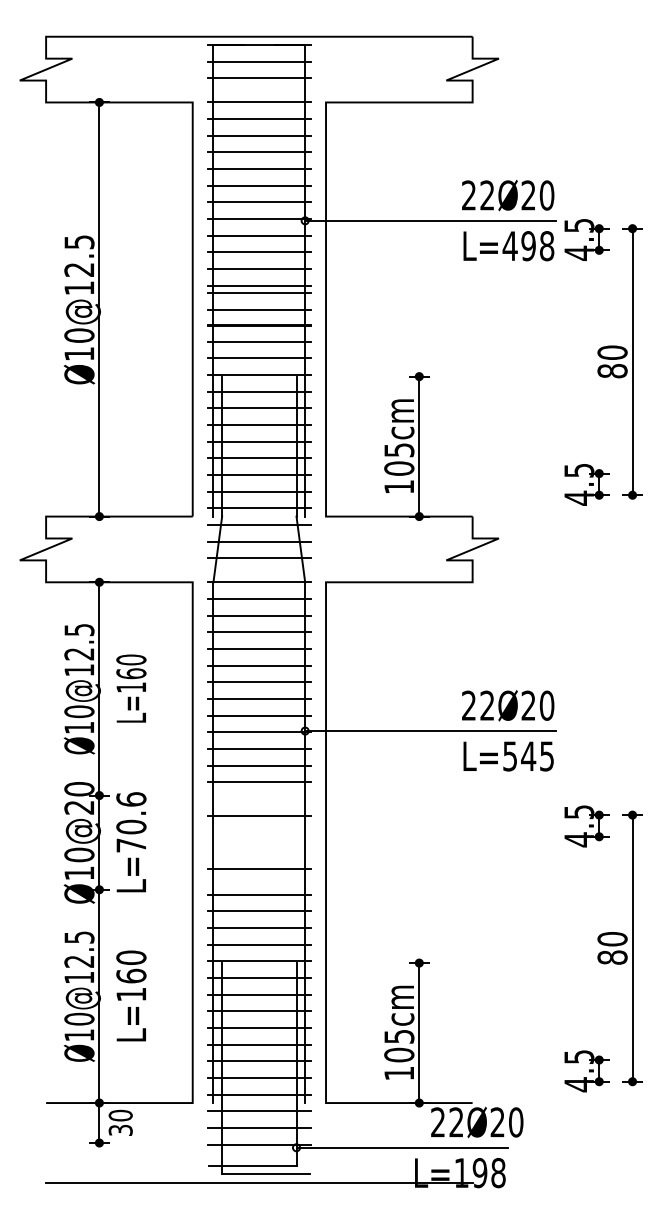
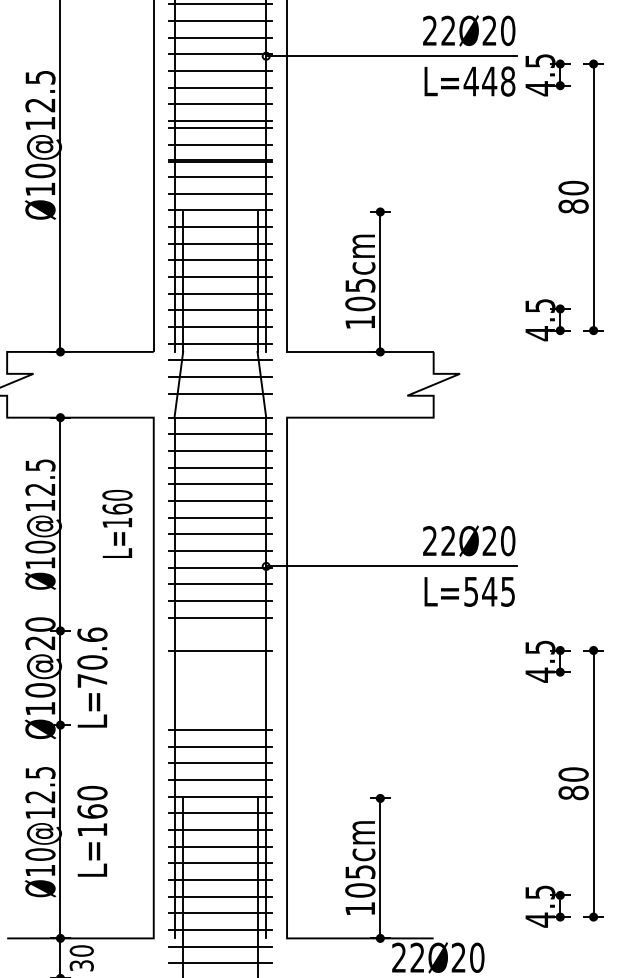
text: (528, 246) -> (489, 81), L=498 -> L=448
text: (131, 688) -> (117, 523), moved
line: (258, 869) -> (219, 704), removed

